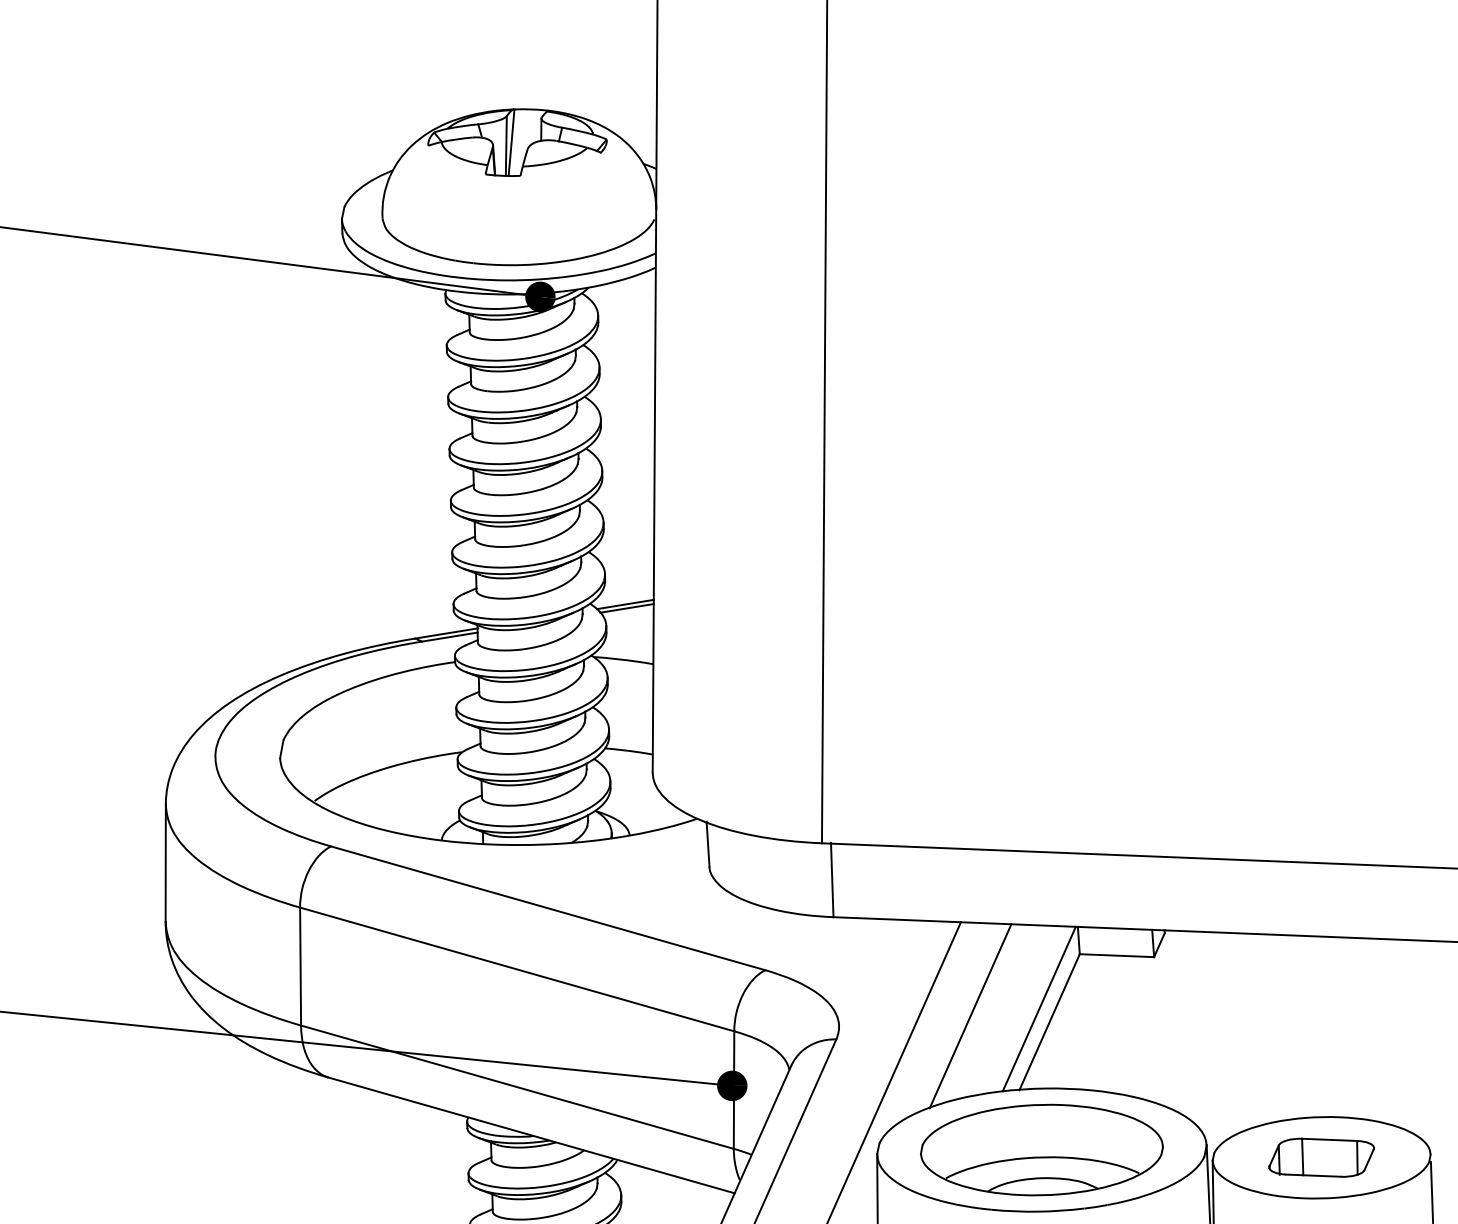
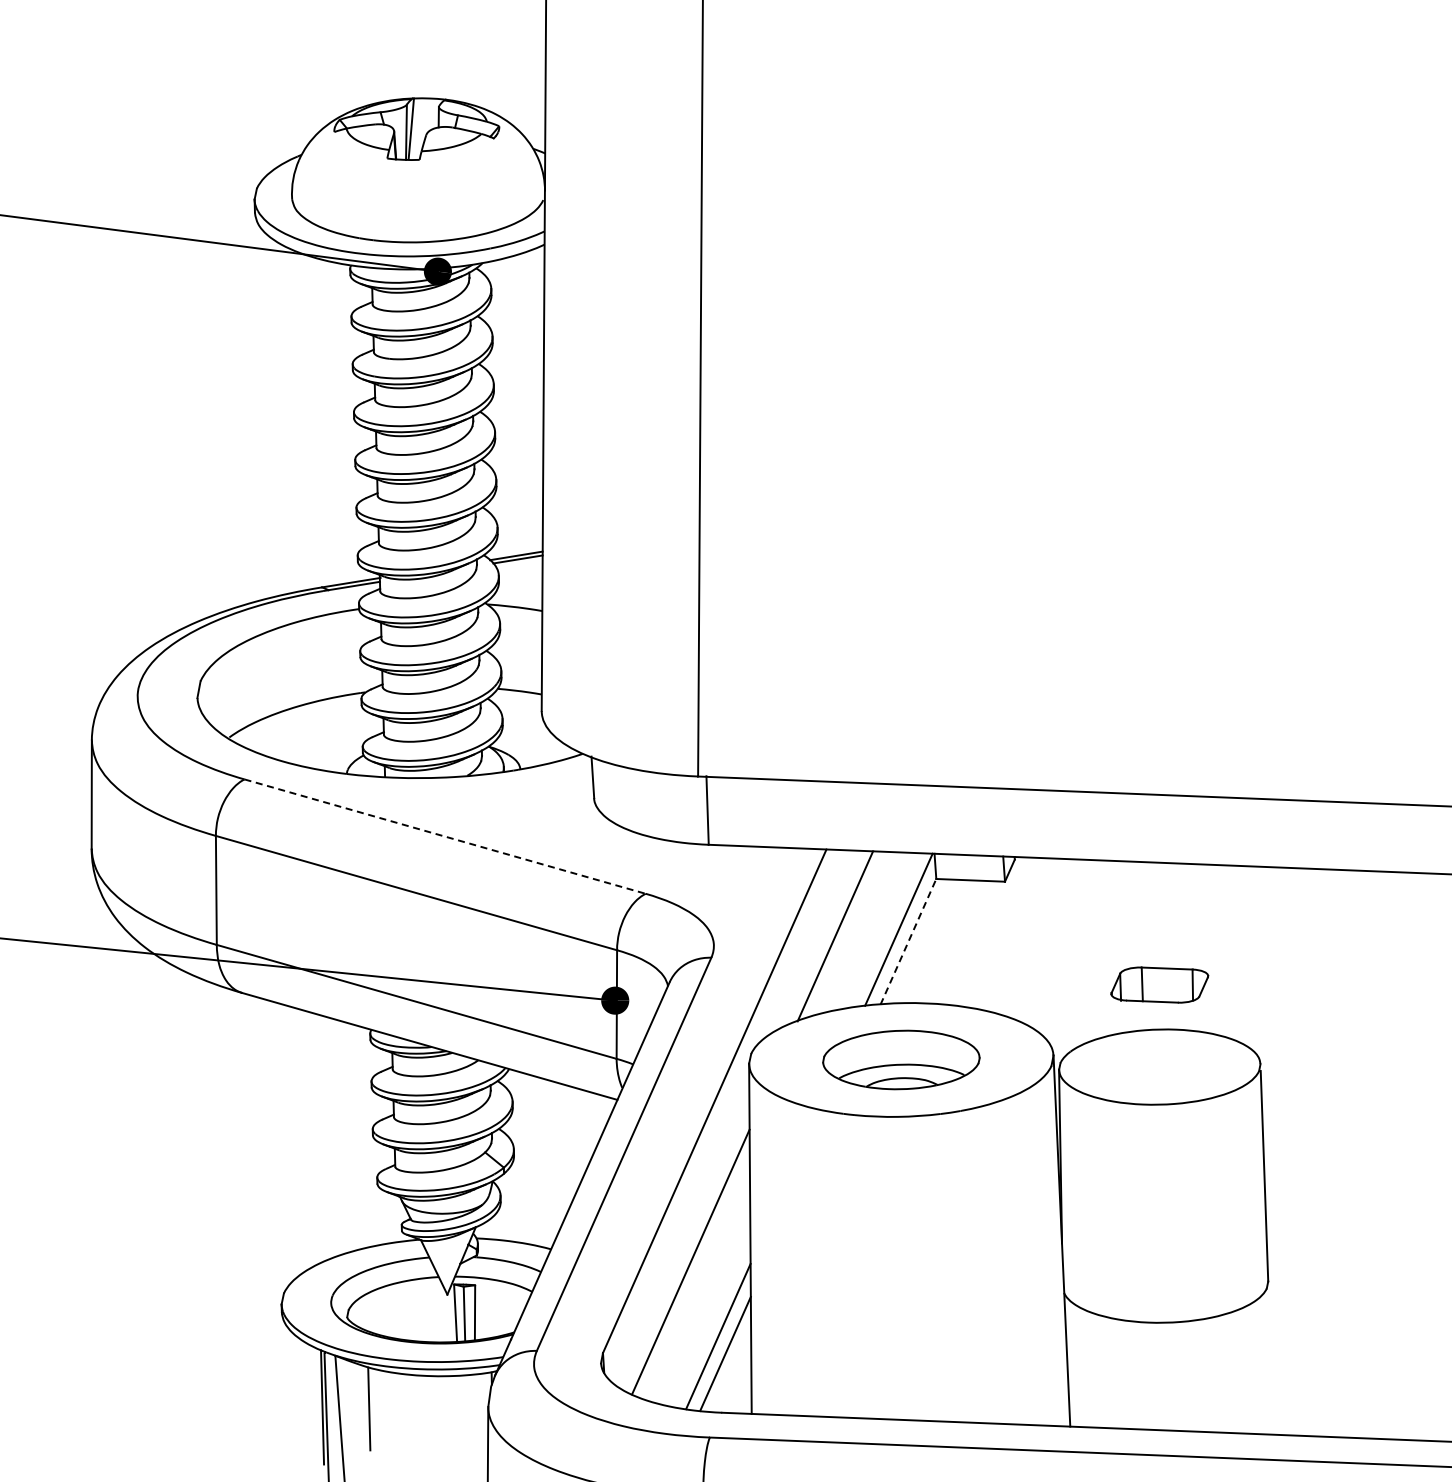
line: (548, 908) -> (445, 836), solid -> dashed
line: (1049, 1021) -> (908, 941), solid -> dashed
part: (1042, 1149) -> (901, 1059), size x0.7
part: (1321, 1157) -> (1159, 984), moved

